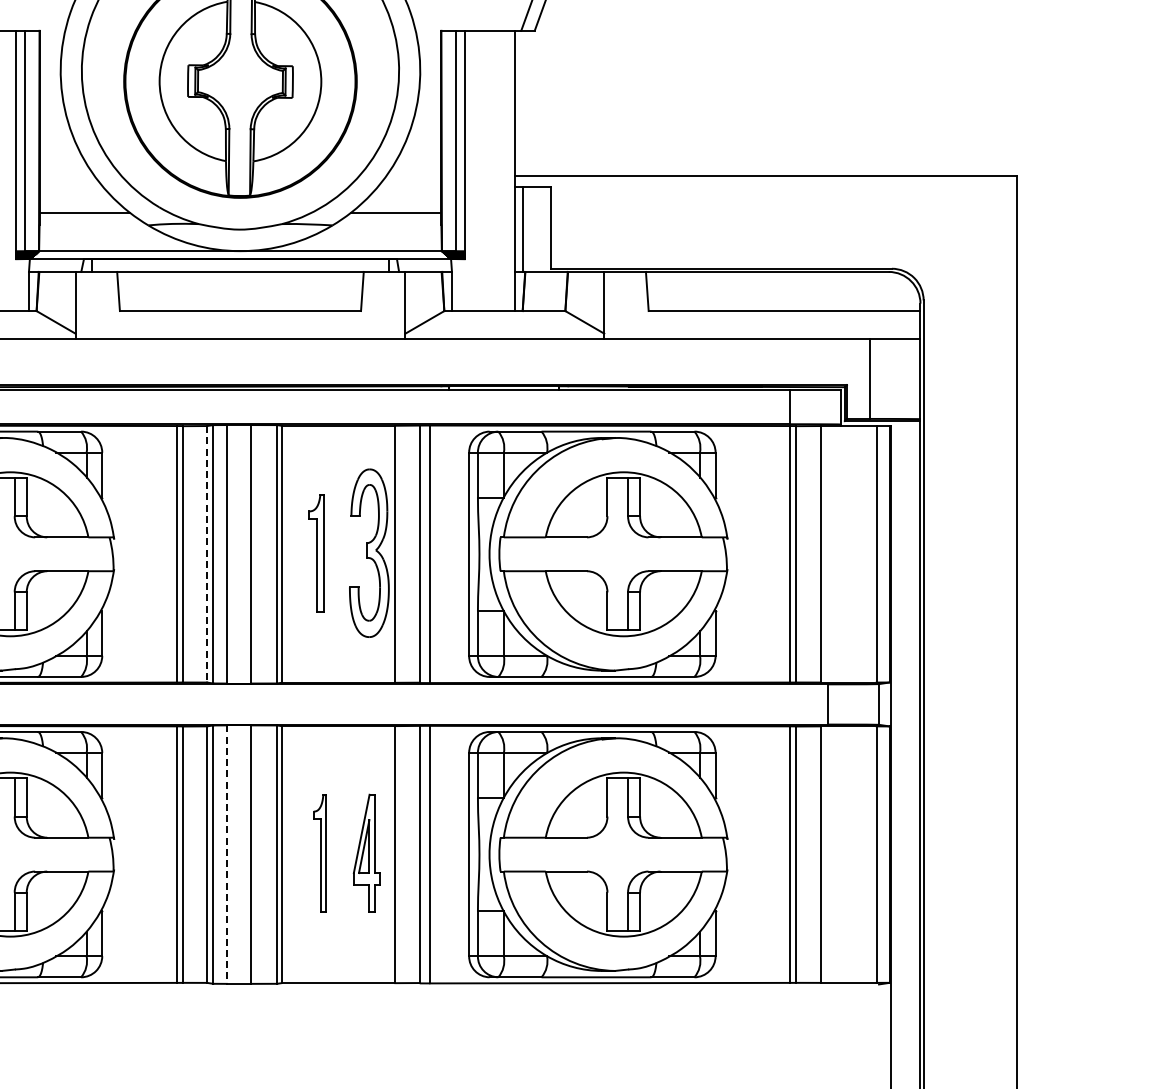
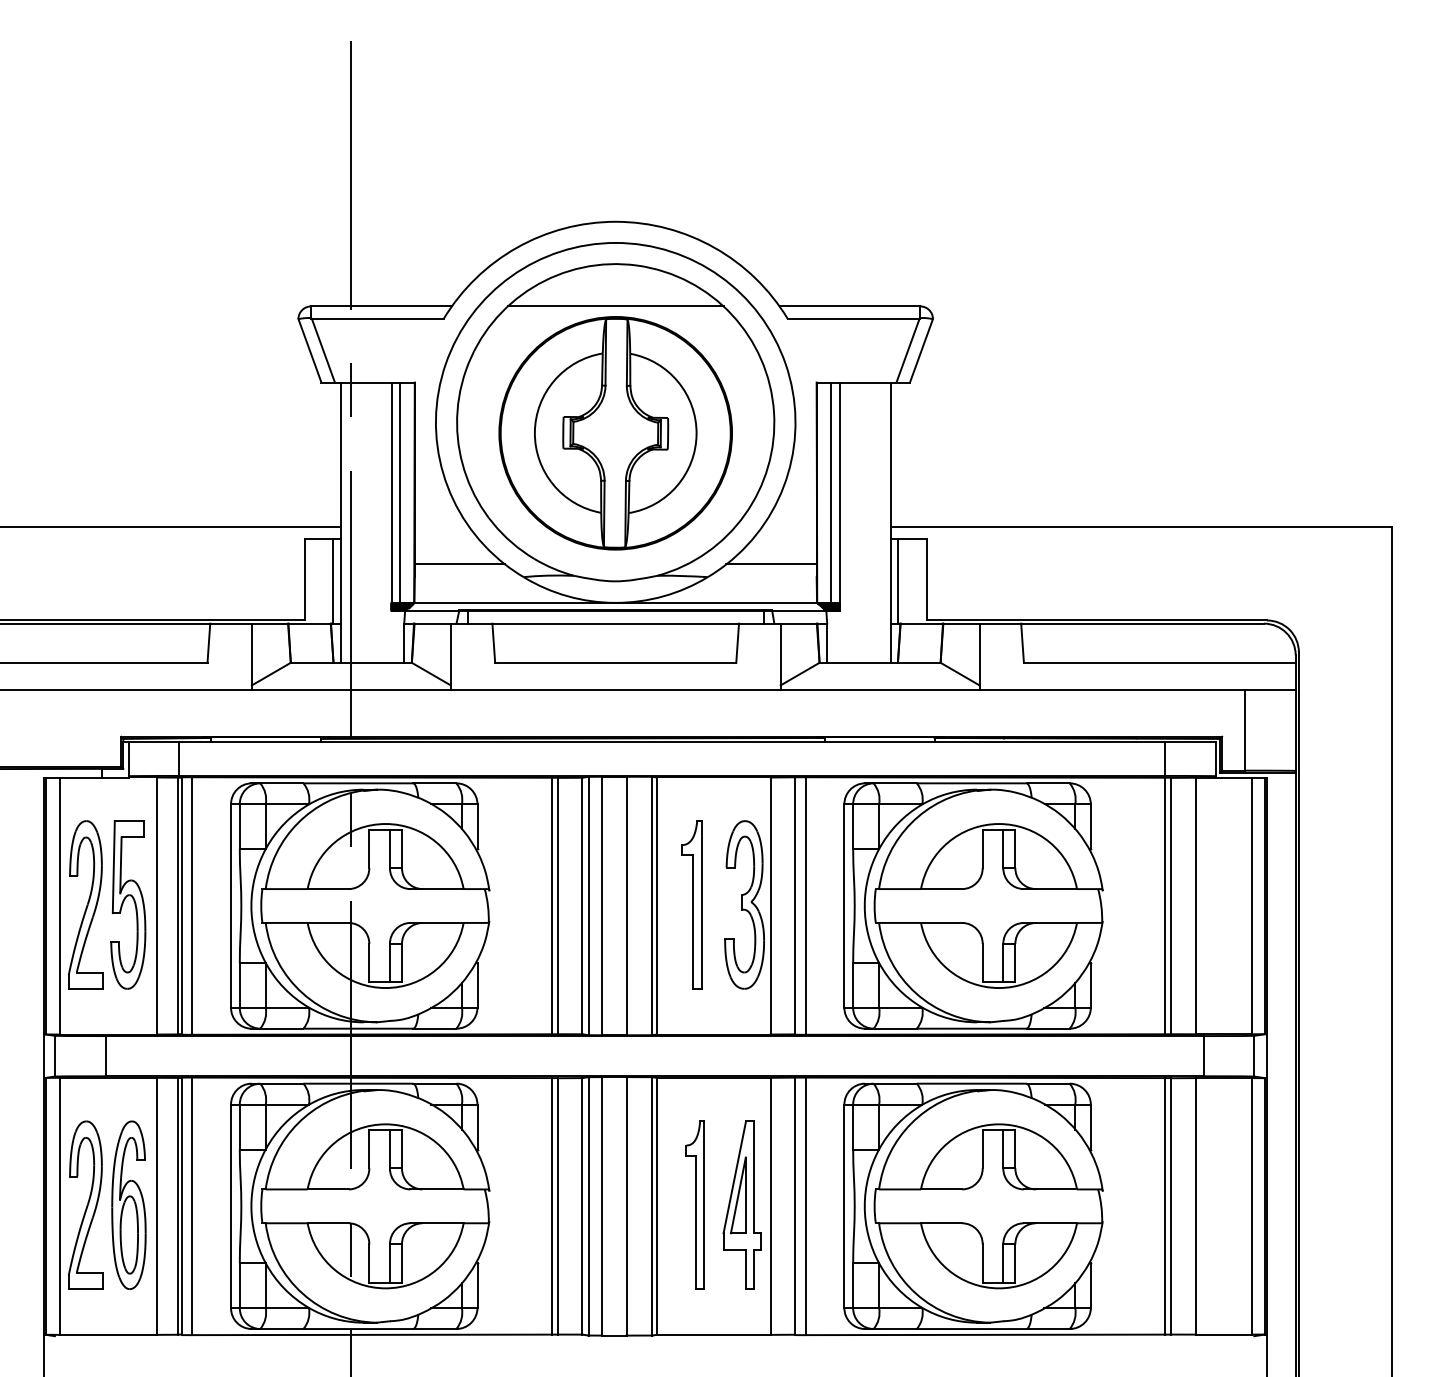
part: (316, 552) -> (691, 904), size x1.43
line: (207, 554) -> (582, 906), dashed -> solid
part: (319, 852) -> (694, 1204), size x1.43
part: (366, 852) -> (741, 1204), size x1.43
line: (227, 854) -> (602, 1206), dashed -> solid

